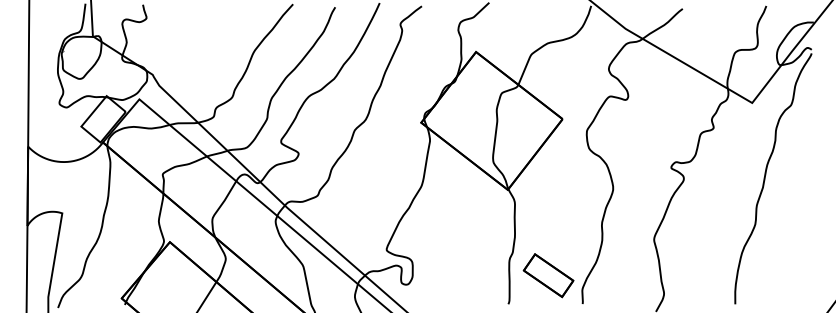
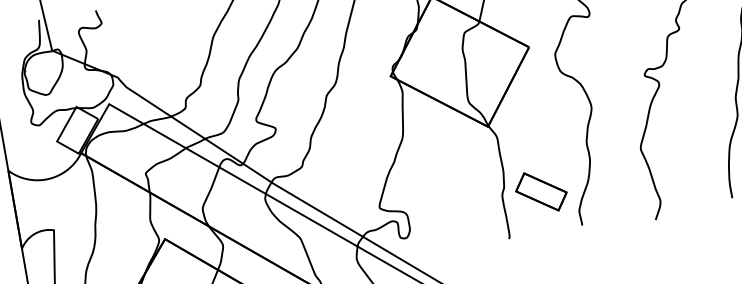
part: (548, 275) -> (541, 191), moved

